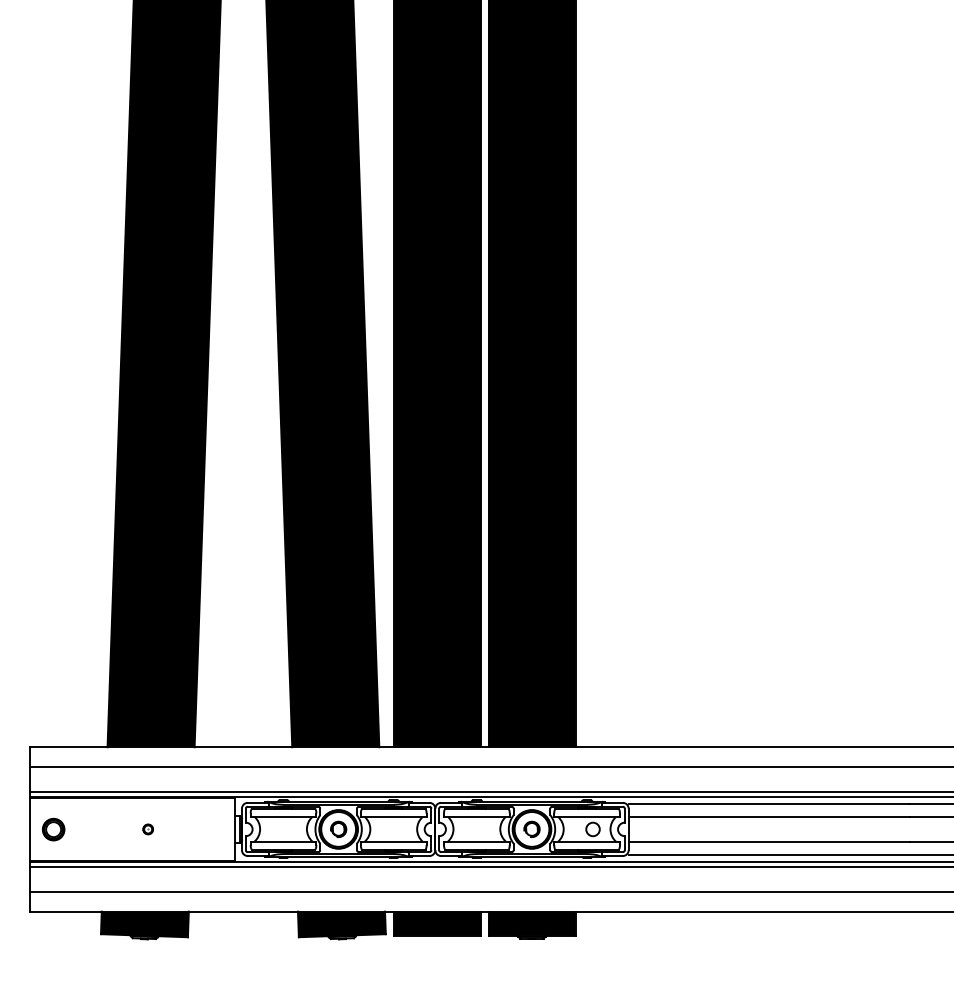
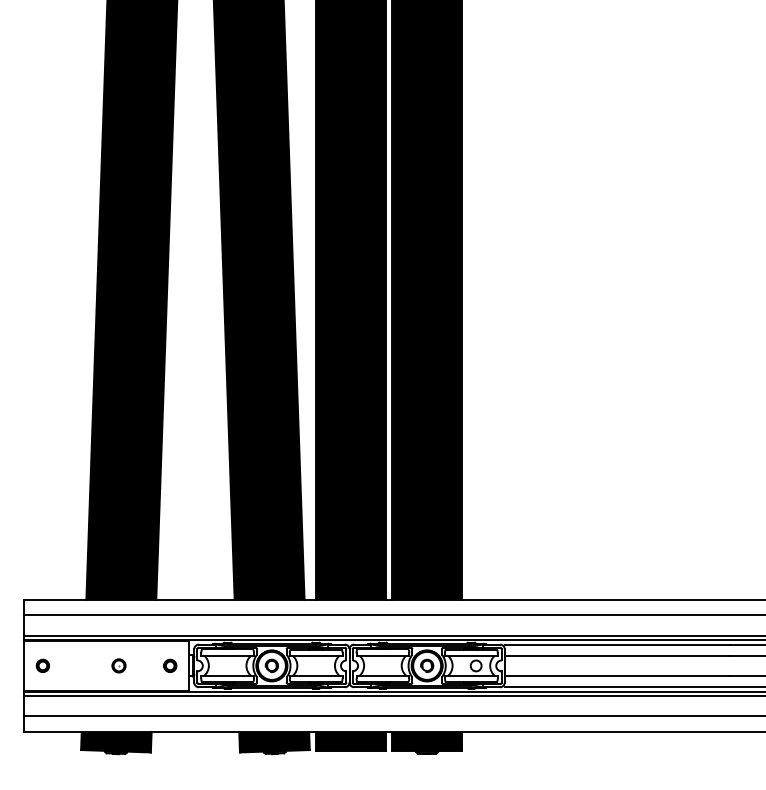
part: (52, 828) -> (42, 665), size x0.71
part: (147, 828) -> (118, 665), size x1.67
part: (212, 828) -> (170, 665), added

